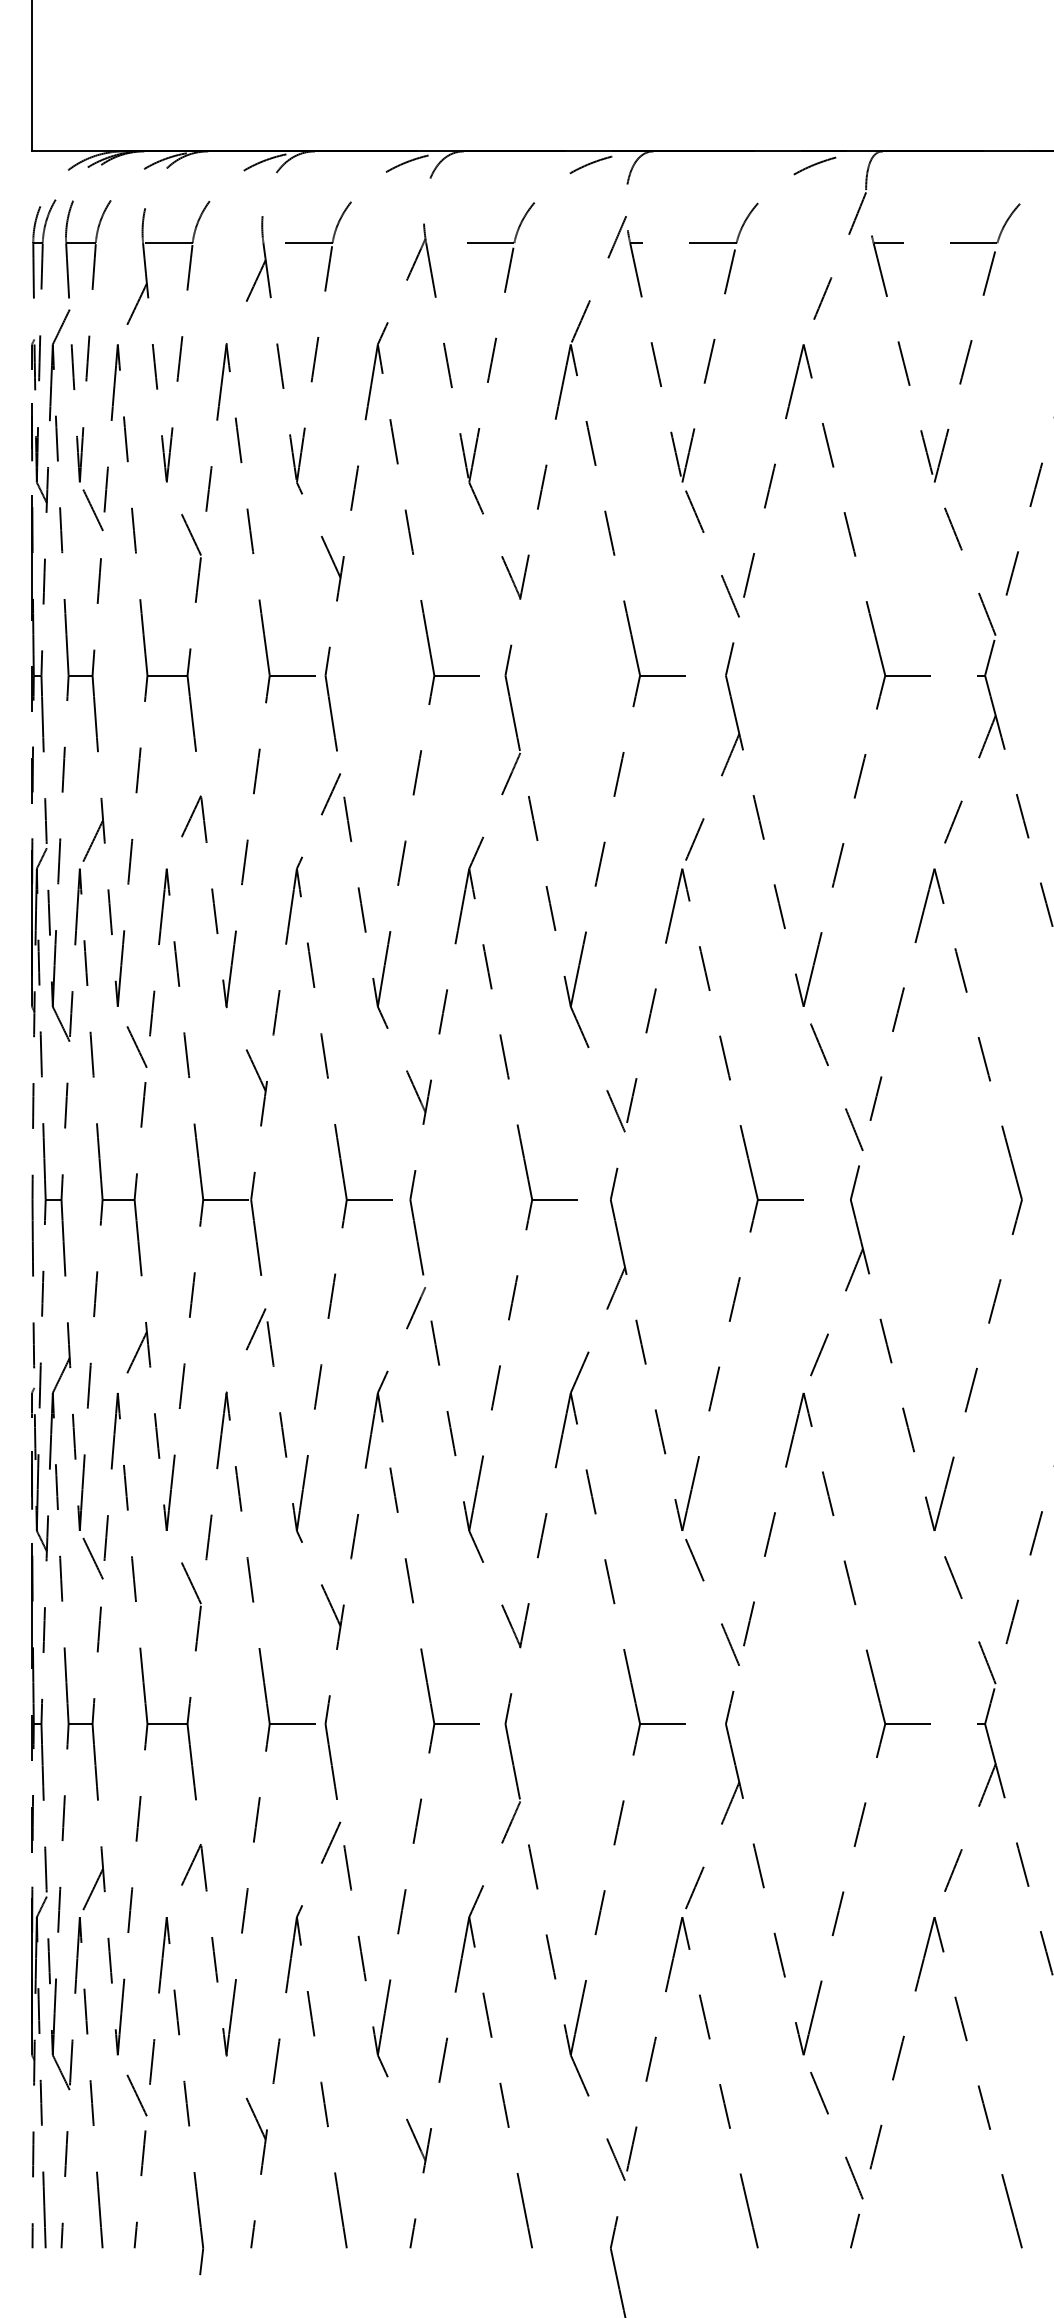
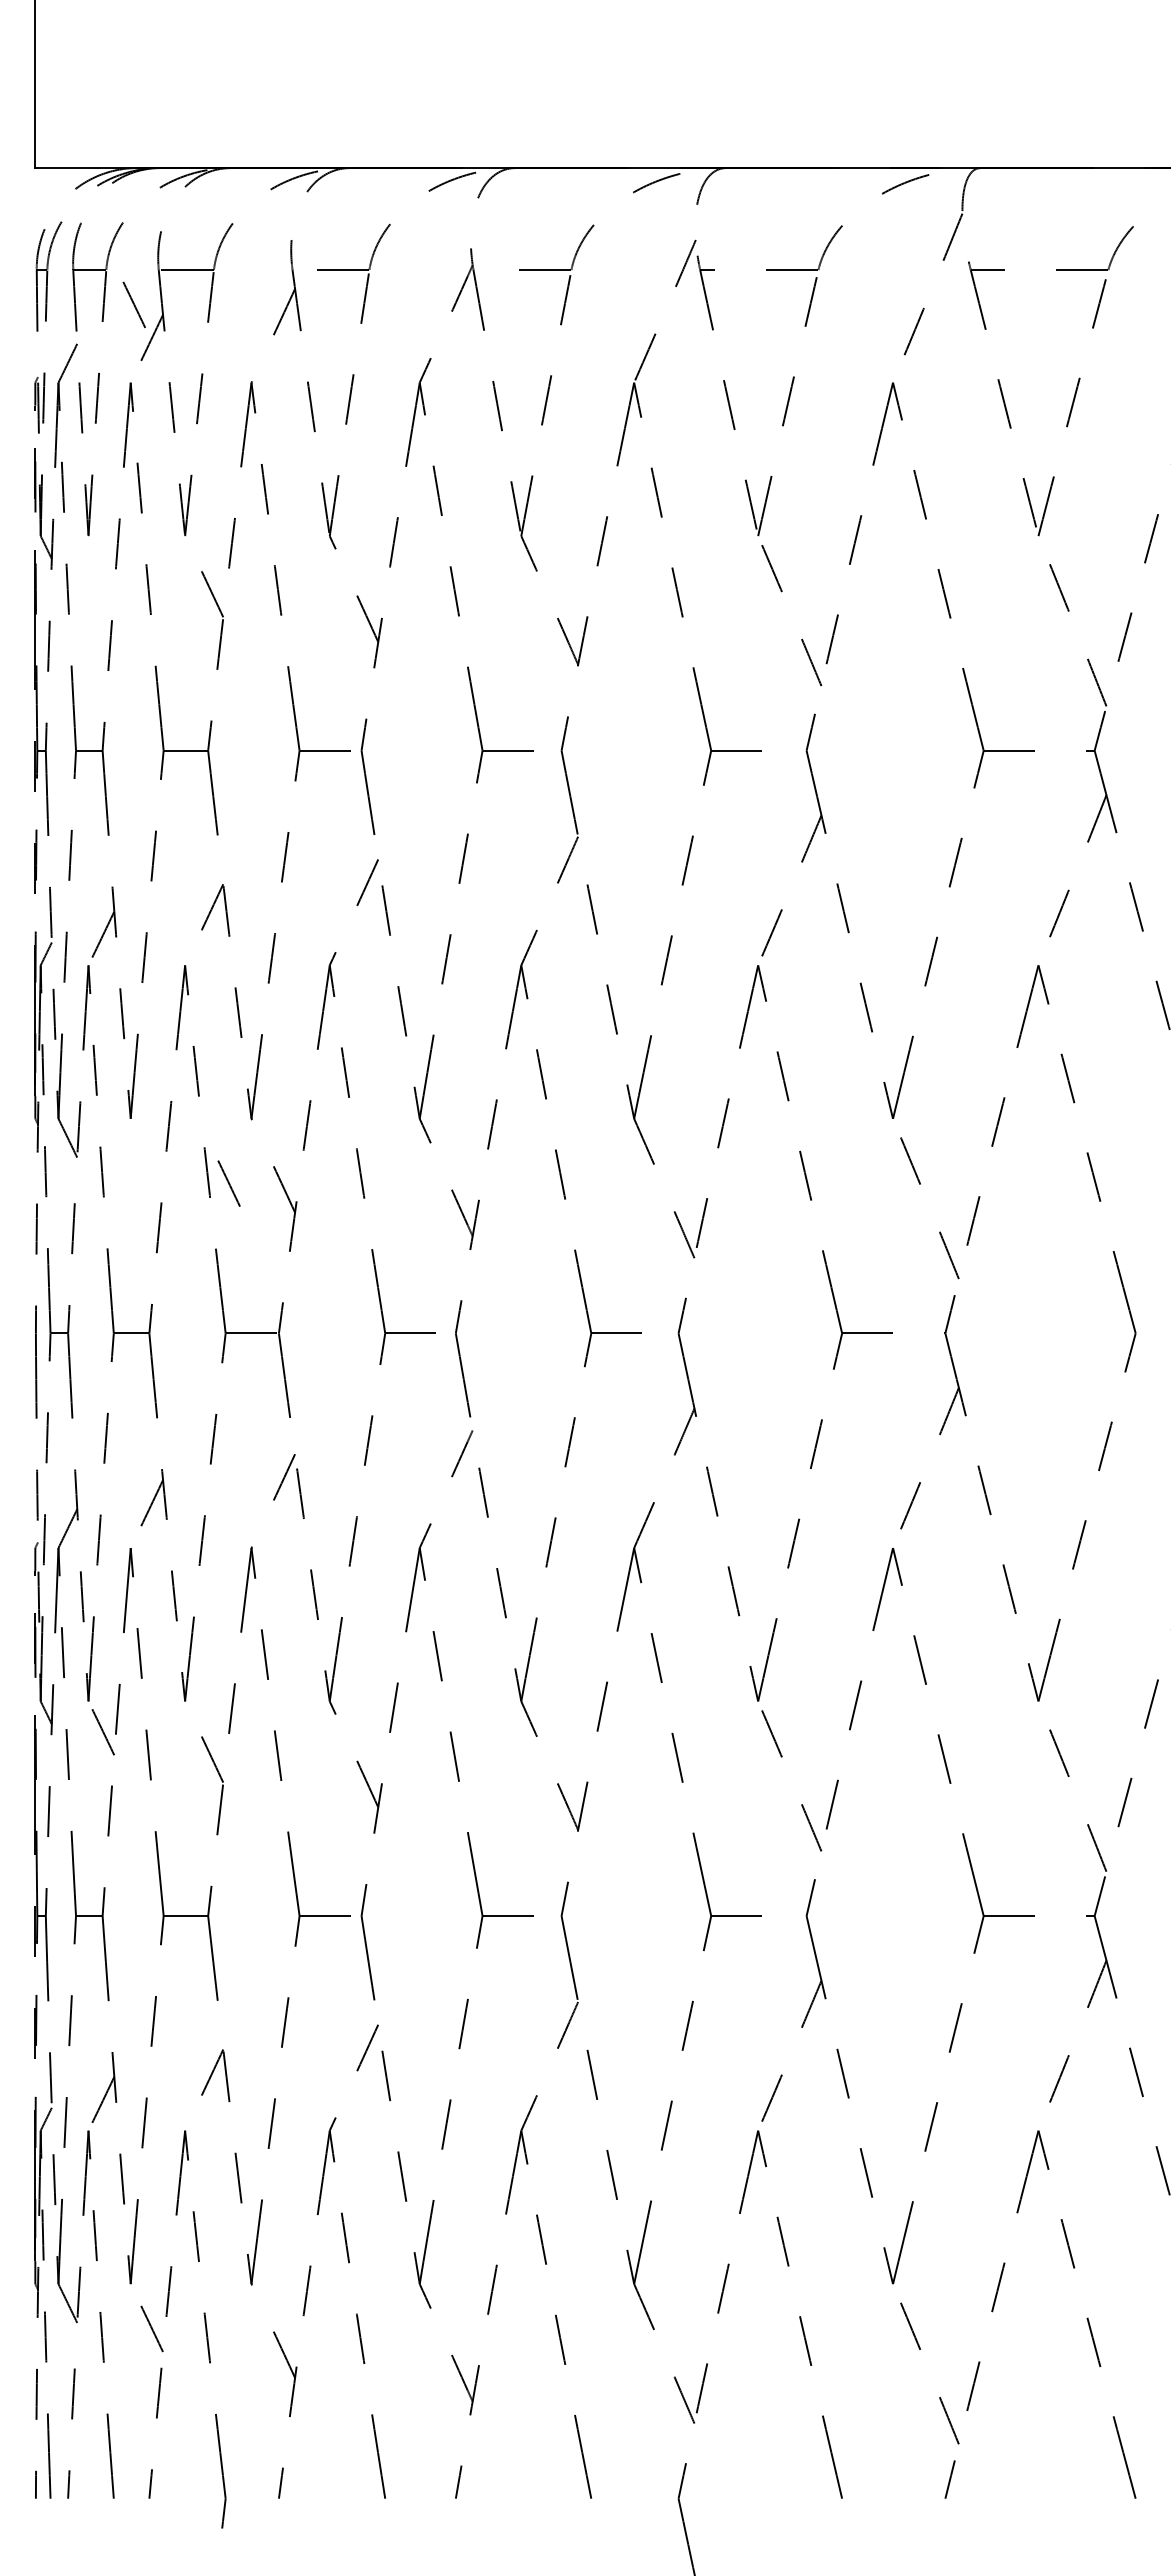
line: (92, 509) -> (133, 304), moved
line: (136, 1046) -> (228, 1183), moved

